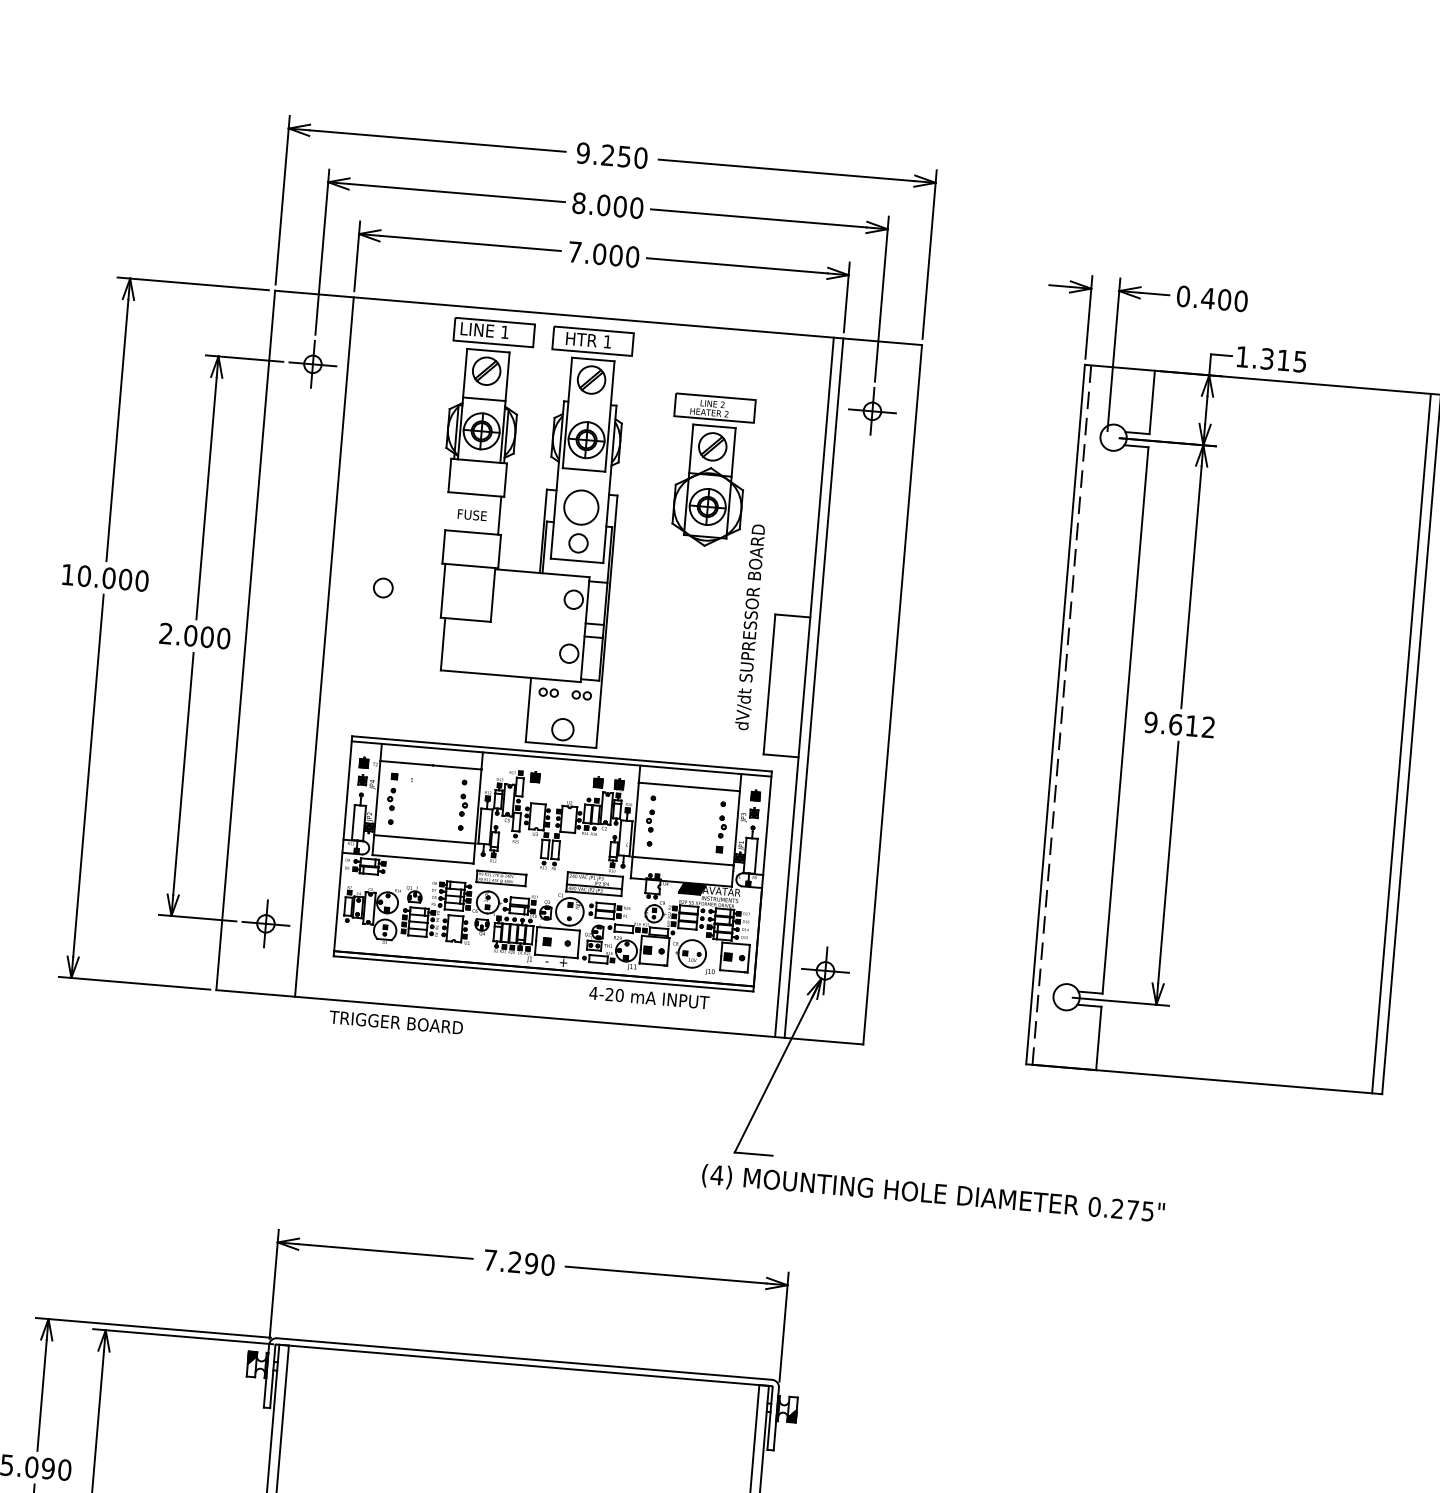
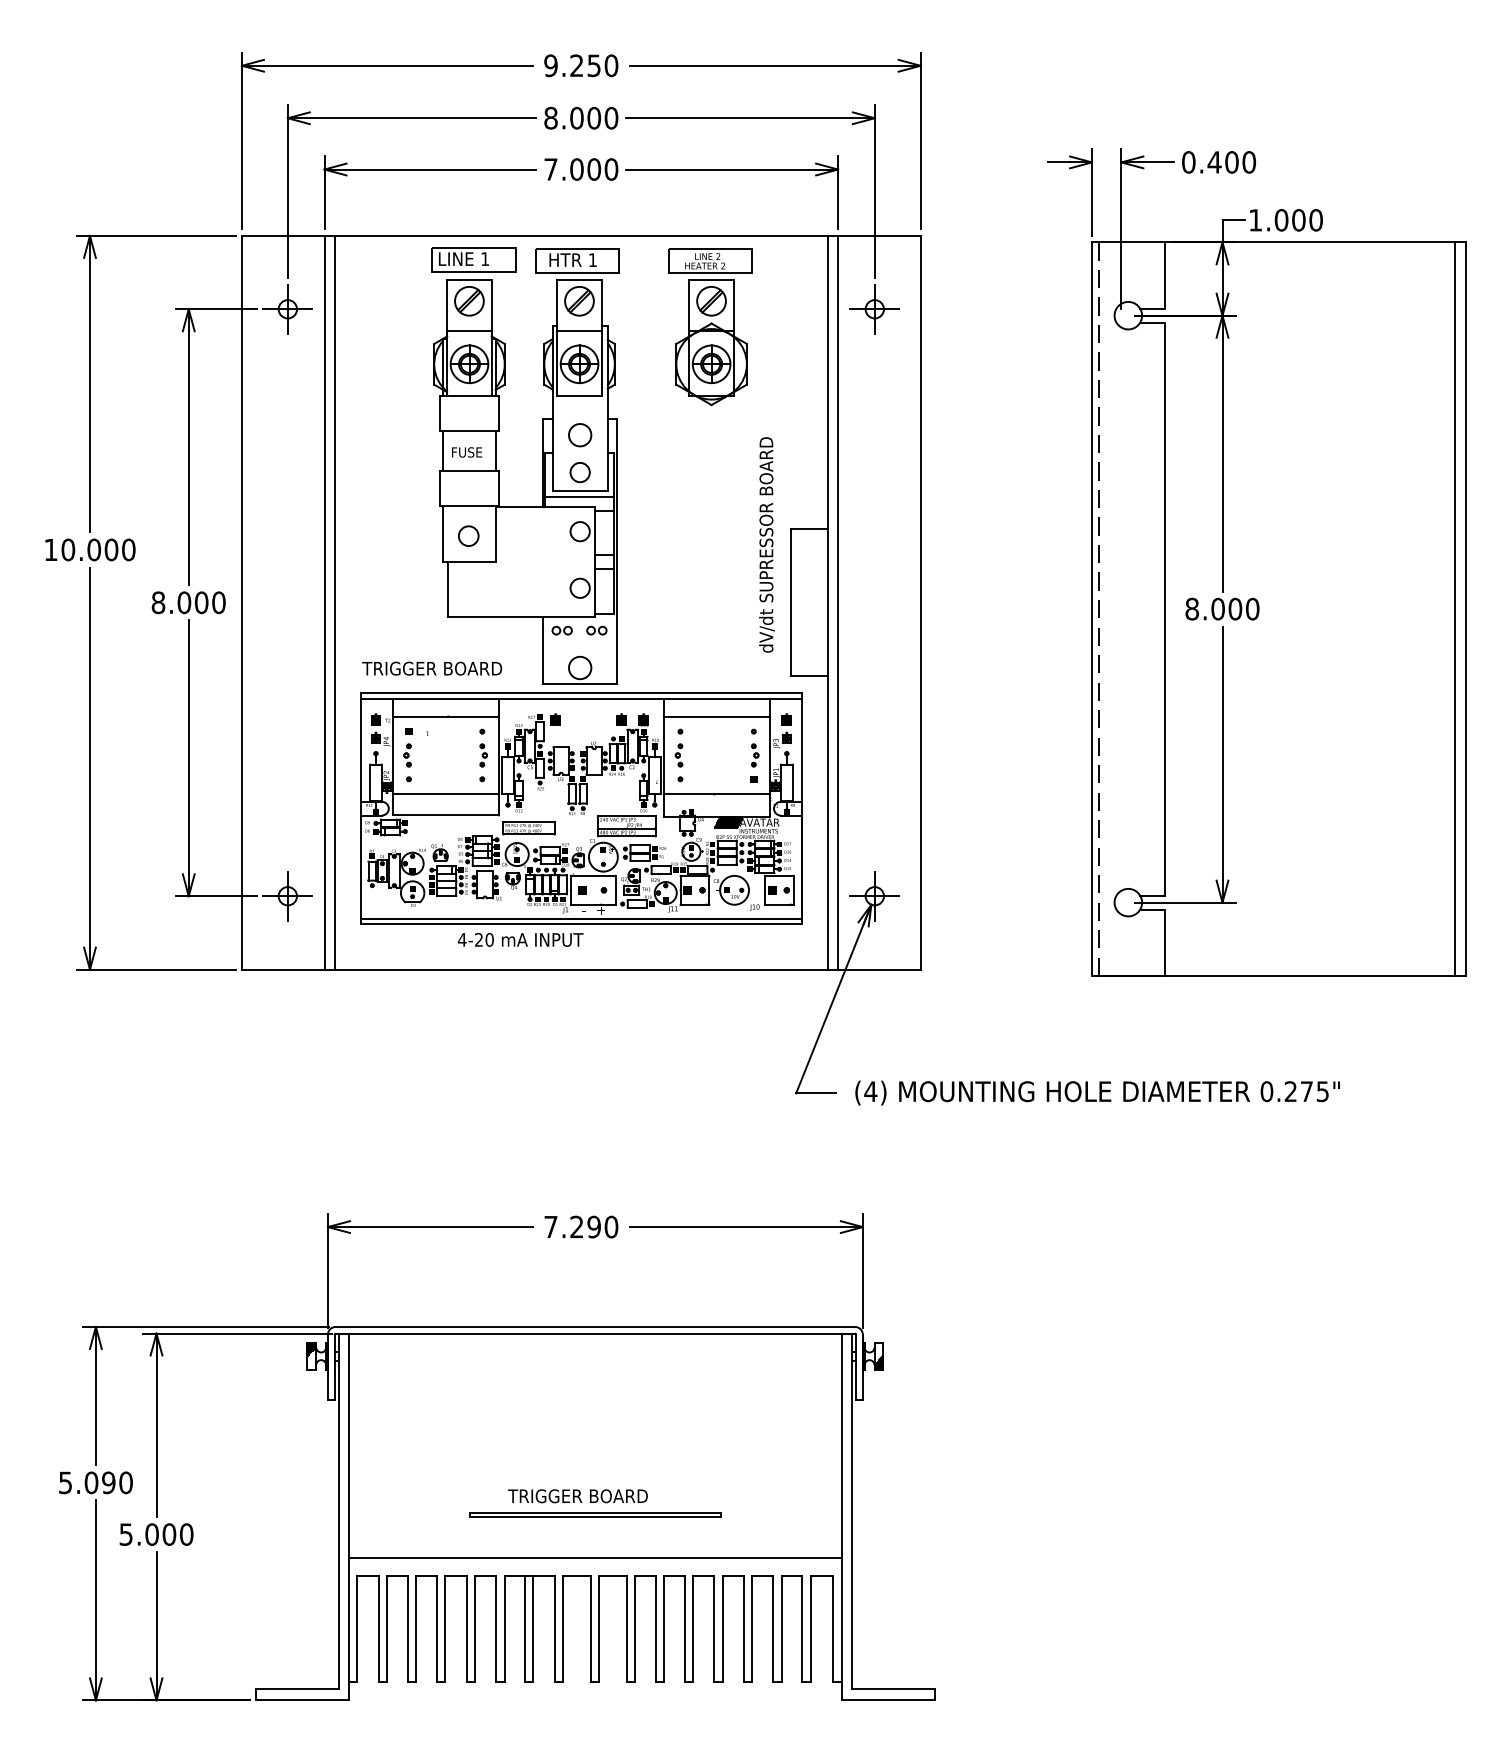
text: (1283, 360) -> (1298, 220), 1.315 -> 1.000
line: (589, 407) -> (579, 330), added
part: (709, 471) -> (710, 327), moved
circle: (581, 508) -> (580, 435), size x0.62
line: (450, 511) -> (443, 450), added
line: (575, 567) -> (579, 497), added
circle: (383, 587) -> (468, 535), moved
text: (166, 633) -> (158, 602), 2.000 -> 8.000
line: (333, 647) -> (334, 602), added
text: (1179, 724) -> (1222, 608), 9.612 -> 8.000
text: (649, 997) -> (520, 939), moved
text: (396, 1022) -> (432, 668), moved
text: (933, 1194) -> (1097, 1092), moved

